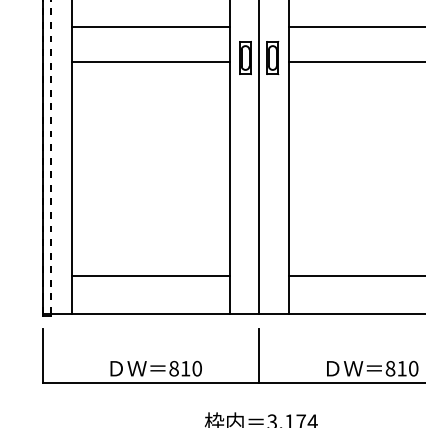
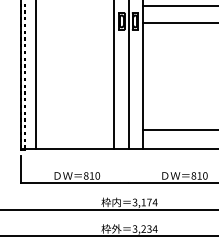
line: (150, 28) -> (74, 6), removed
line: (150, 62) -> (74, 23), removed
line: (150, 275) -> (74, 129), removed
line: (259, 355) -> (128, 169), removed

